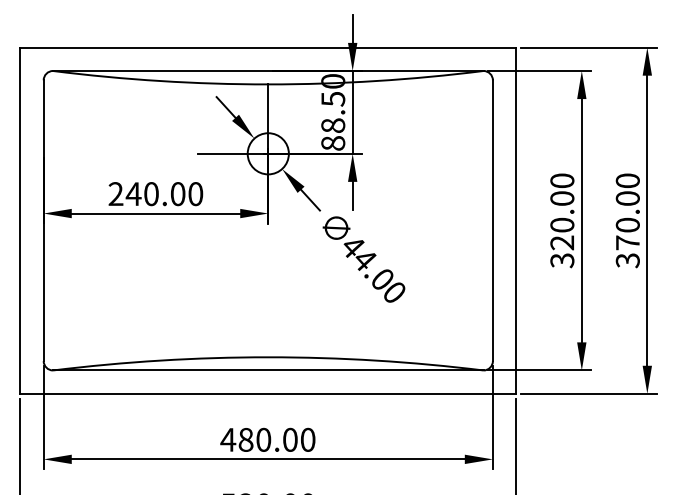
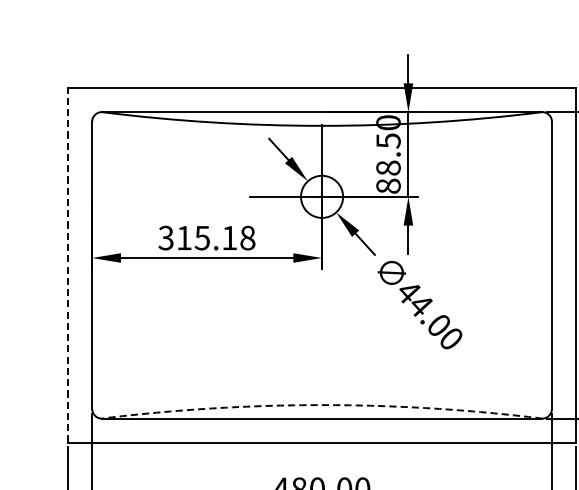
text: (155, 194) -> (206, 238), 240.00 -> 315.18
line: (20, 220) -> (68, 265), solid -> dashed
arc: (268, 357) -> (322, 405), solid -> dashed

